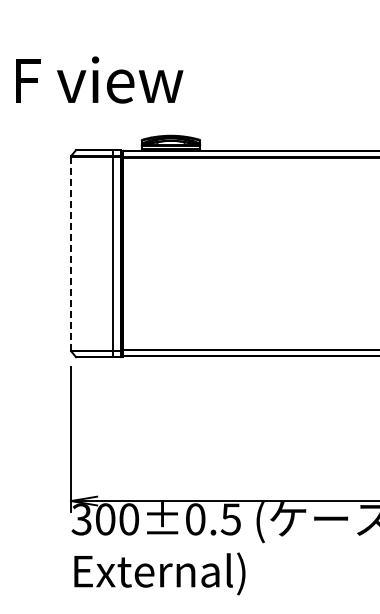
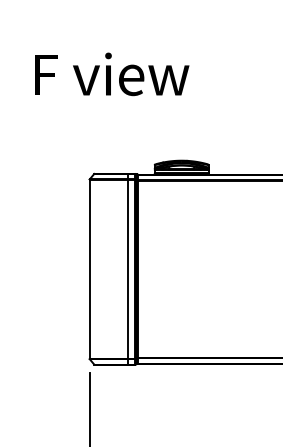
text: (99, 79) -> (112, 73), moved
line: (70, 254) -> (89, 270), dashed -> solid

